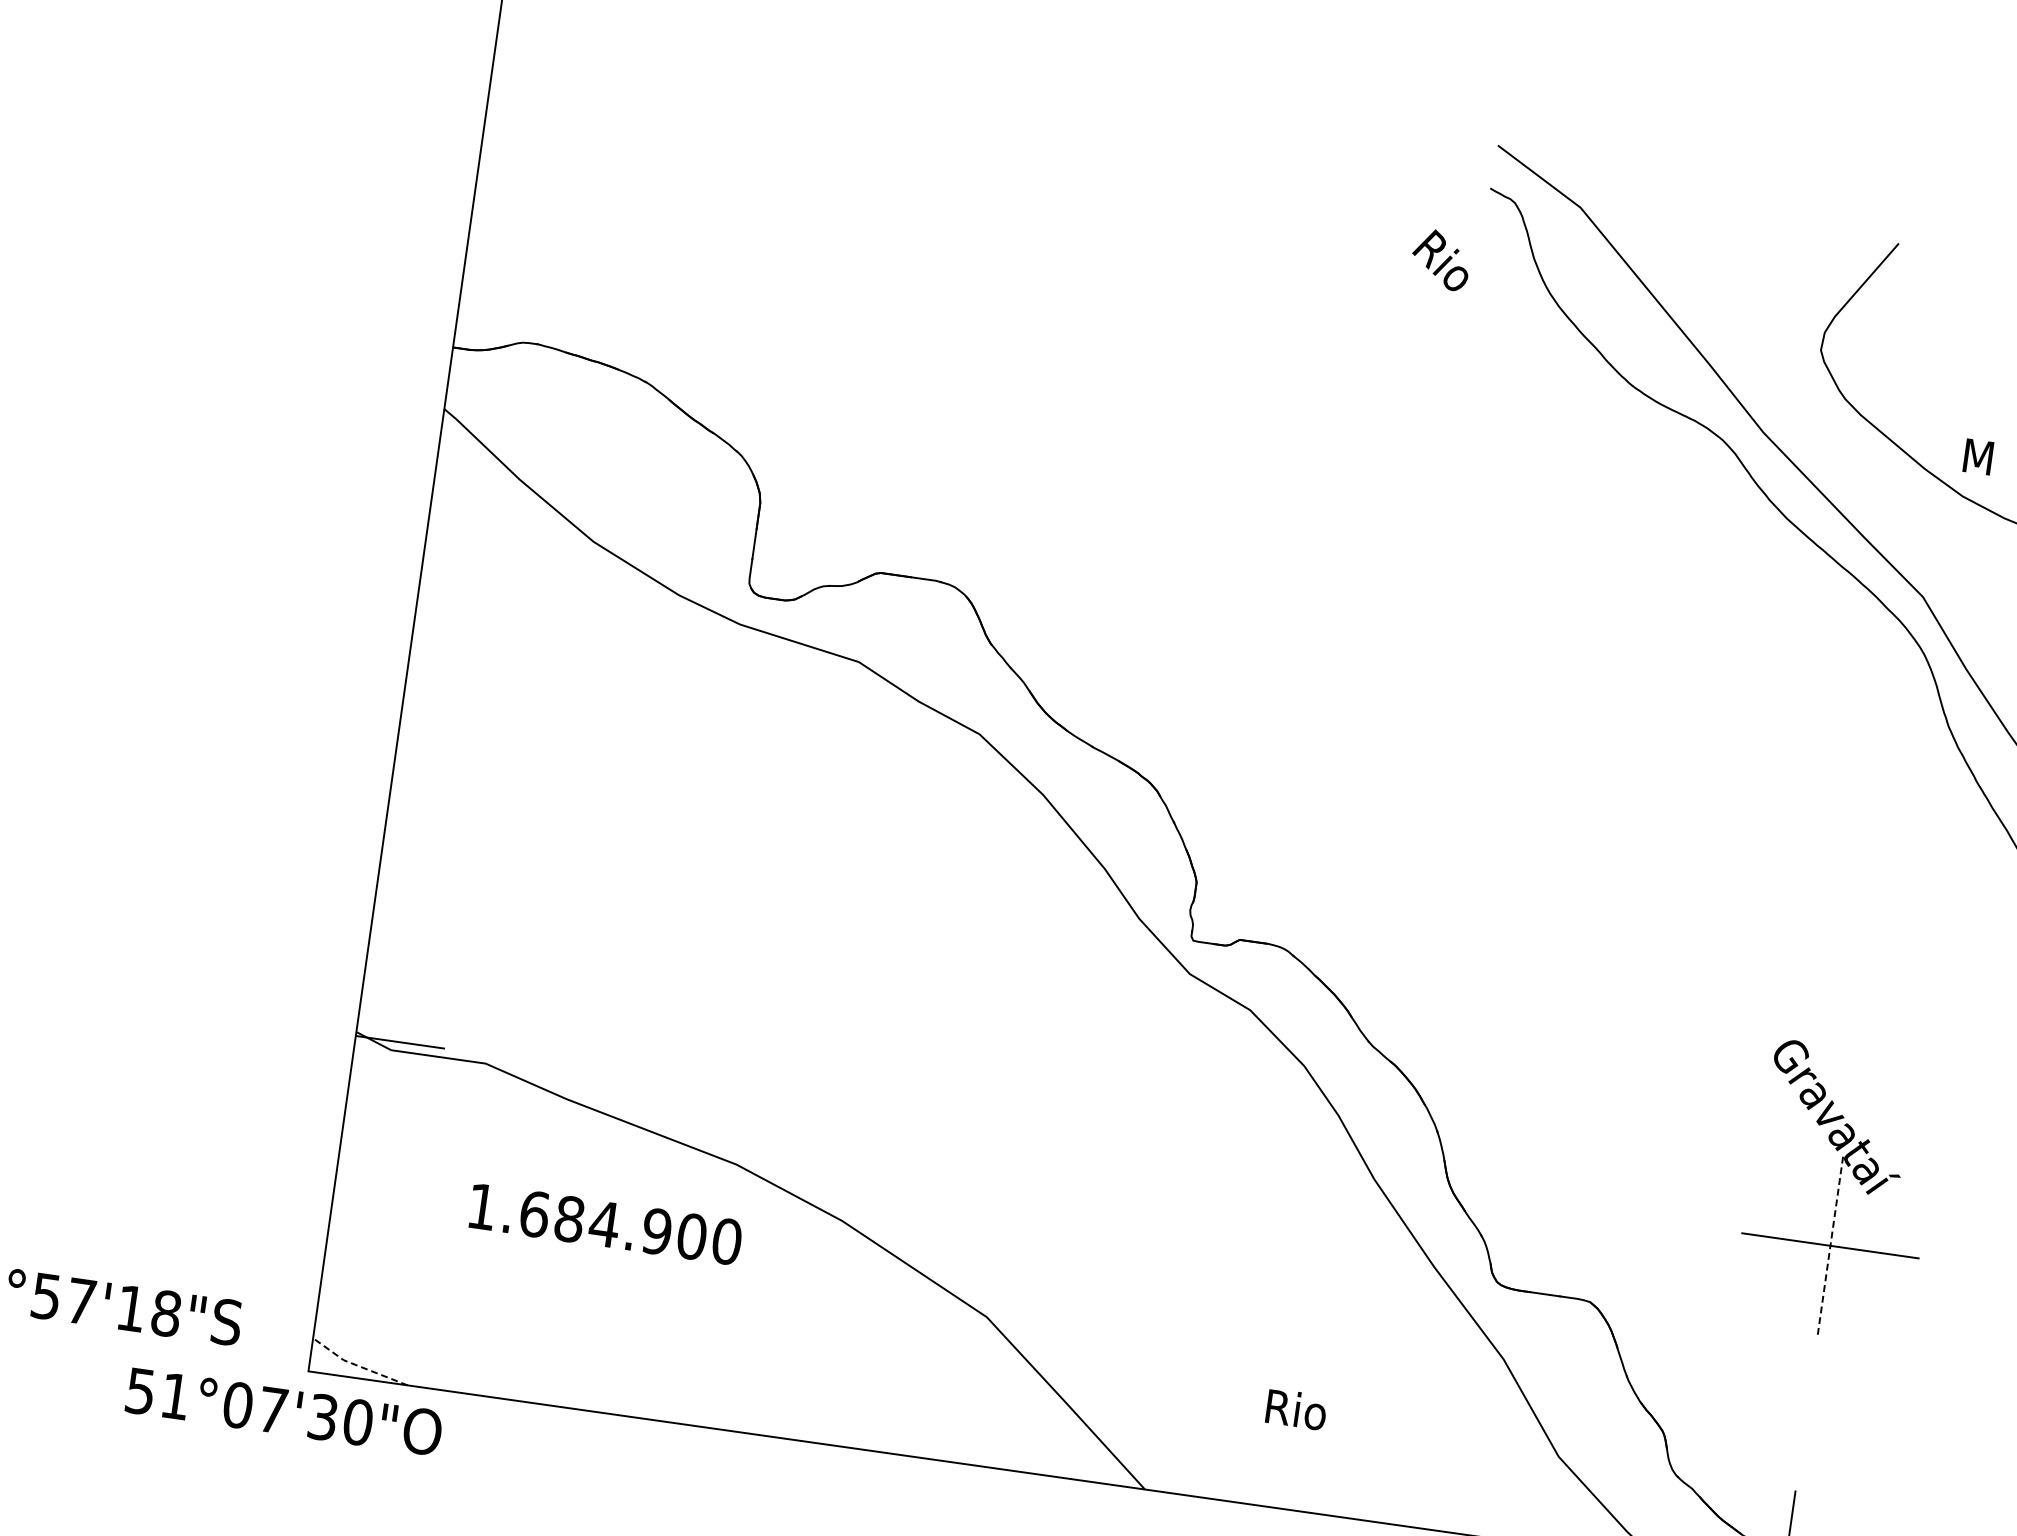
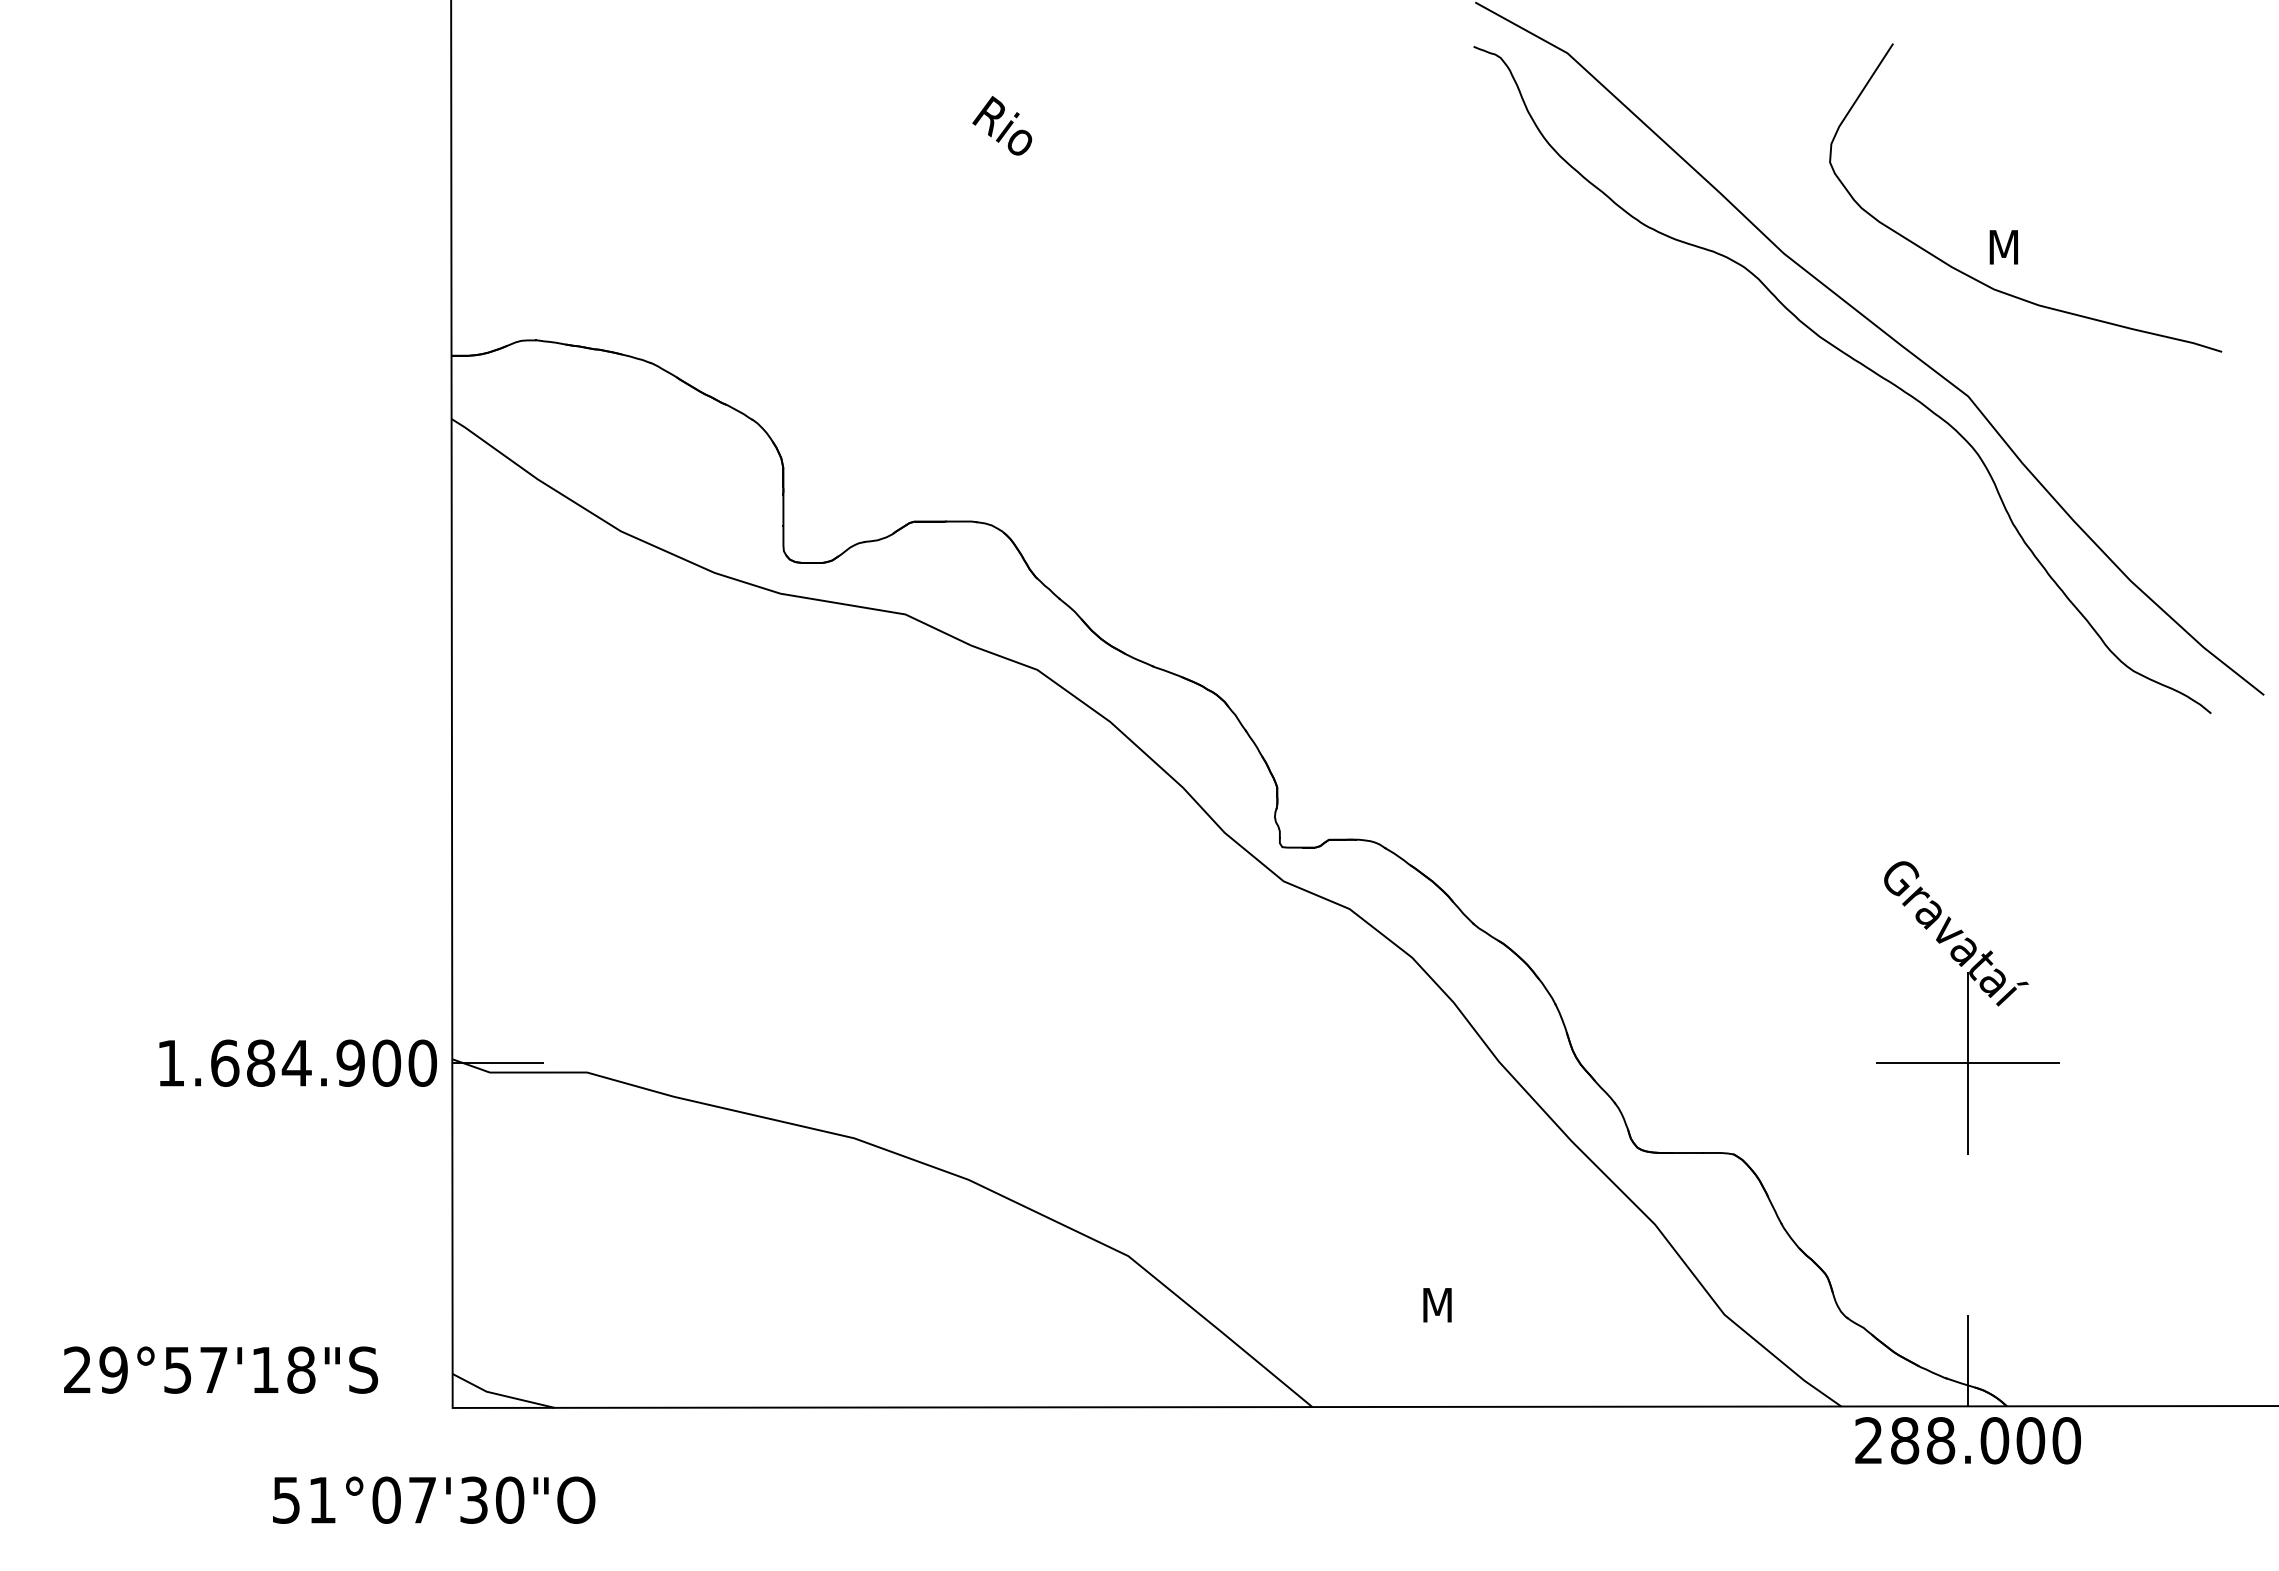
text: (1441, 259) -> (1002, 125), moved
text: (605, 1223) -> (297, 1062), moved
line: (1829, 1245) -> (1967, 1063), dashed -> solid
line: (357, 1365) -> (501, 1395), dashed -> solid
text: (1298, 1409) -> (1455, 1304), Rio -> M
text: (284, 1411) -> (434, 1499), moved

